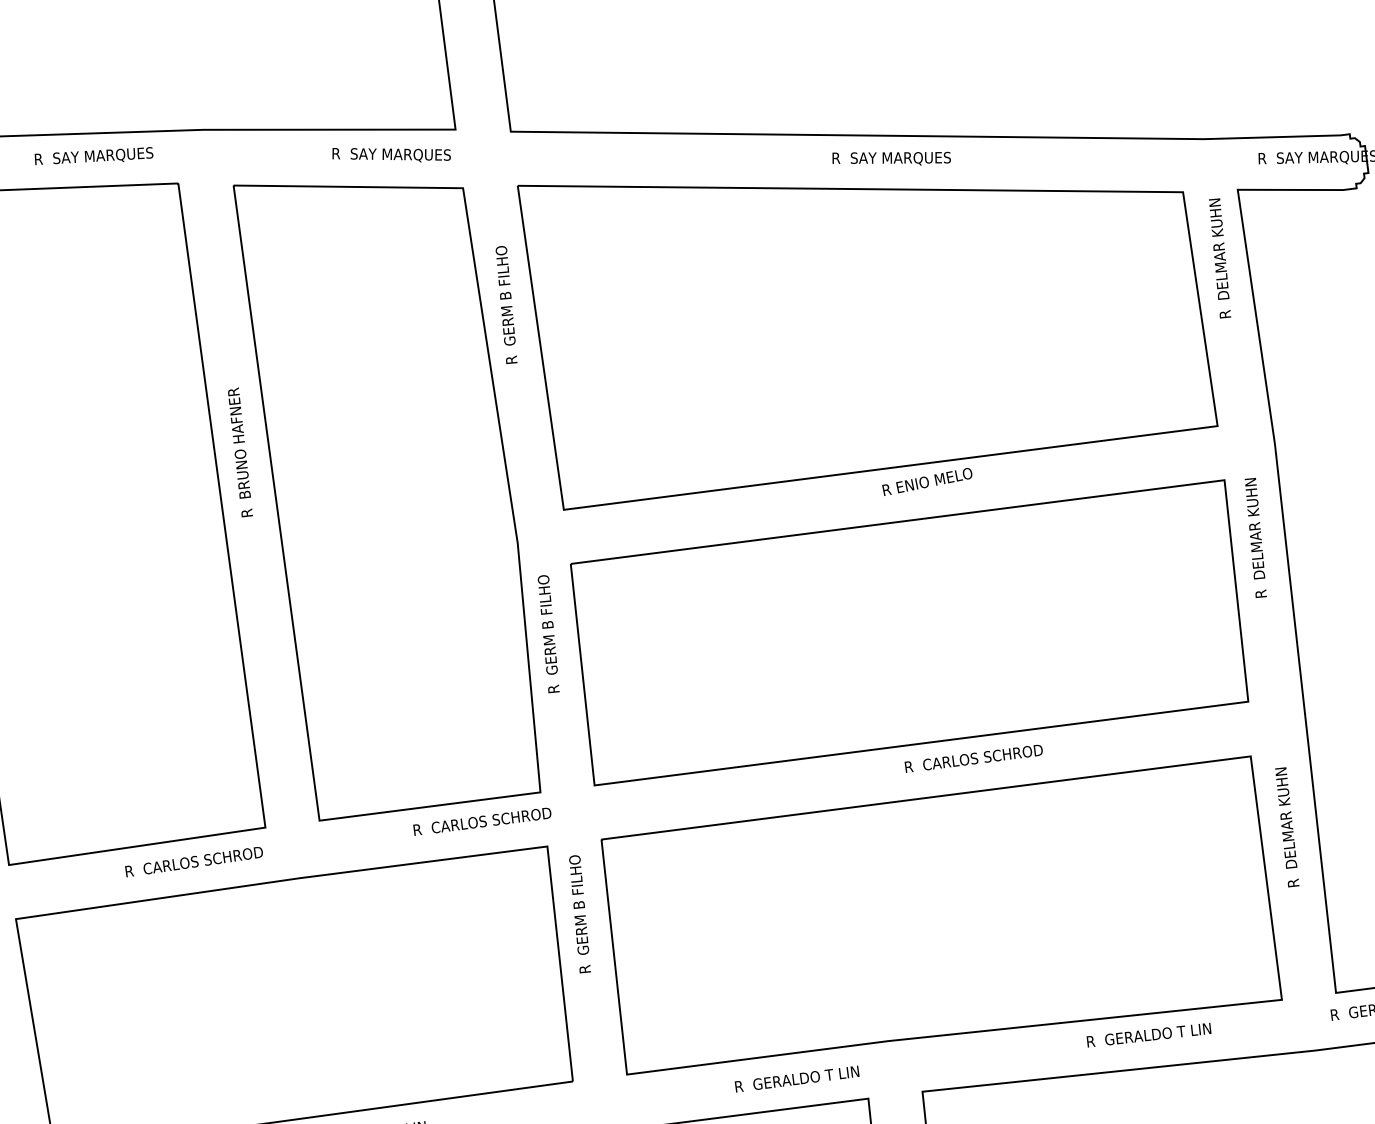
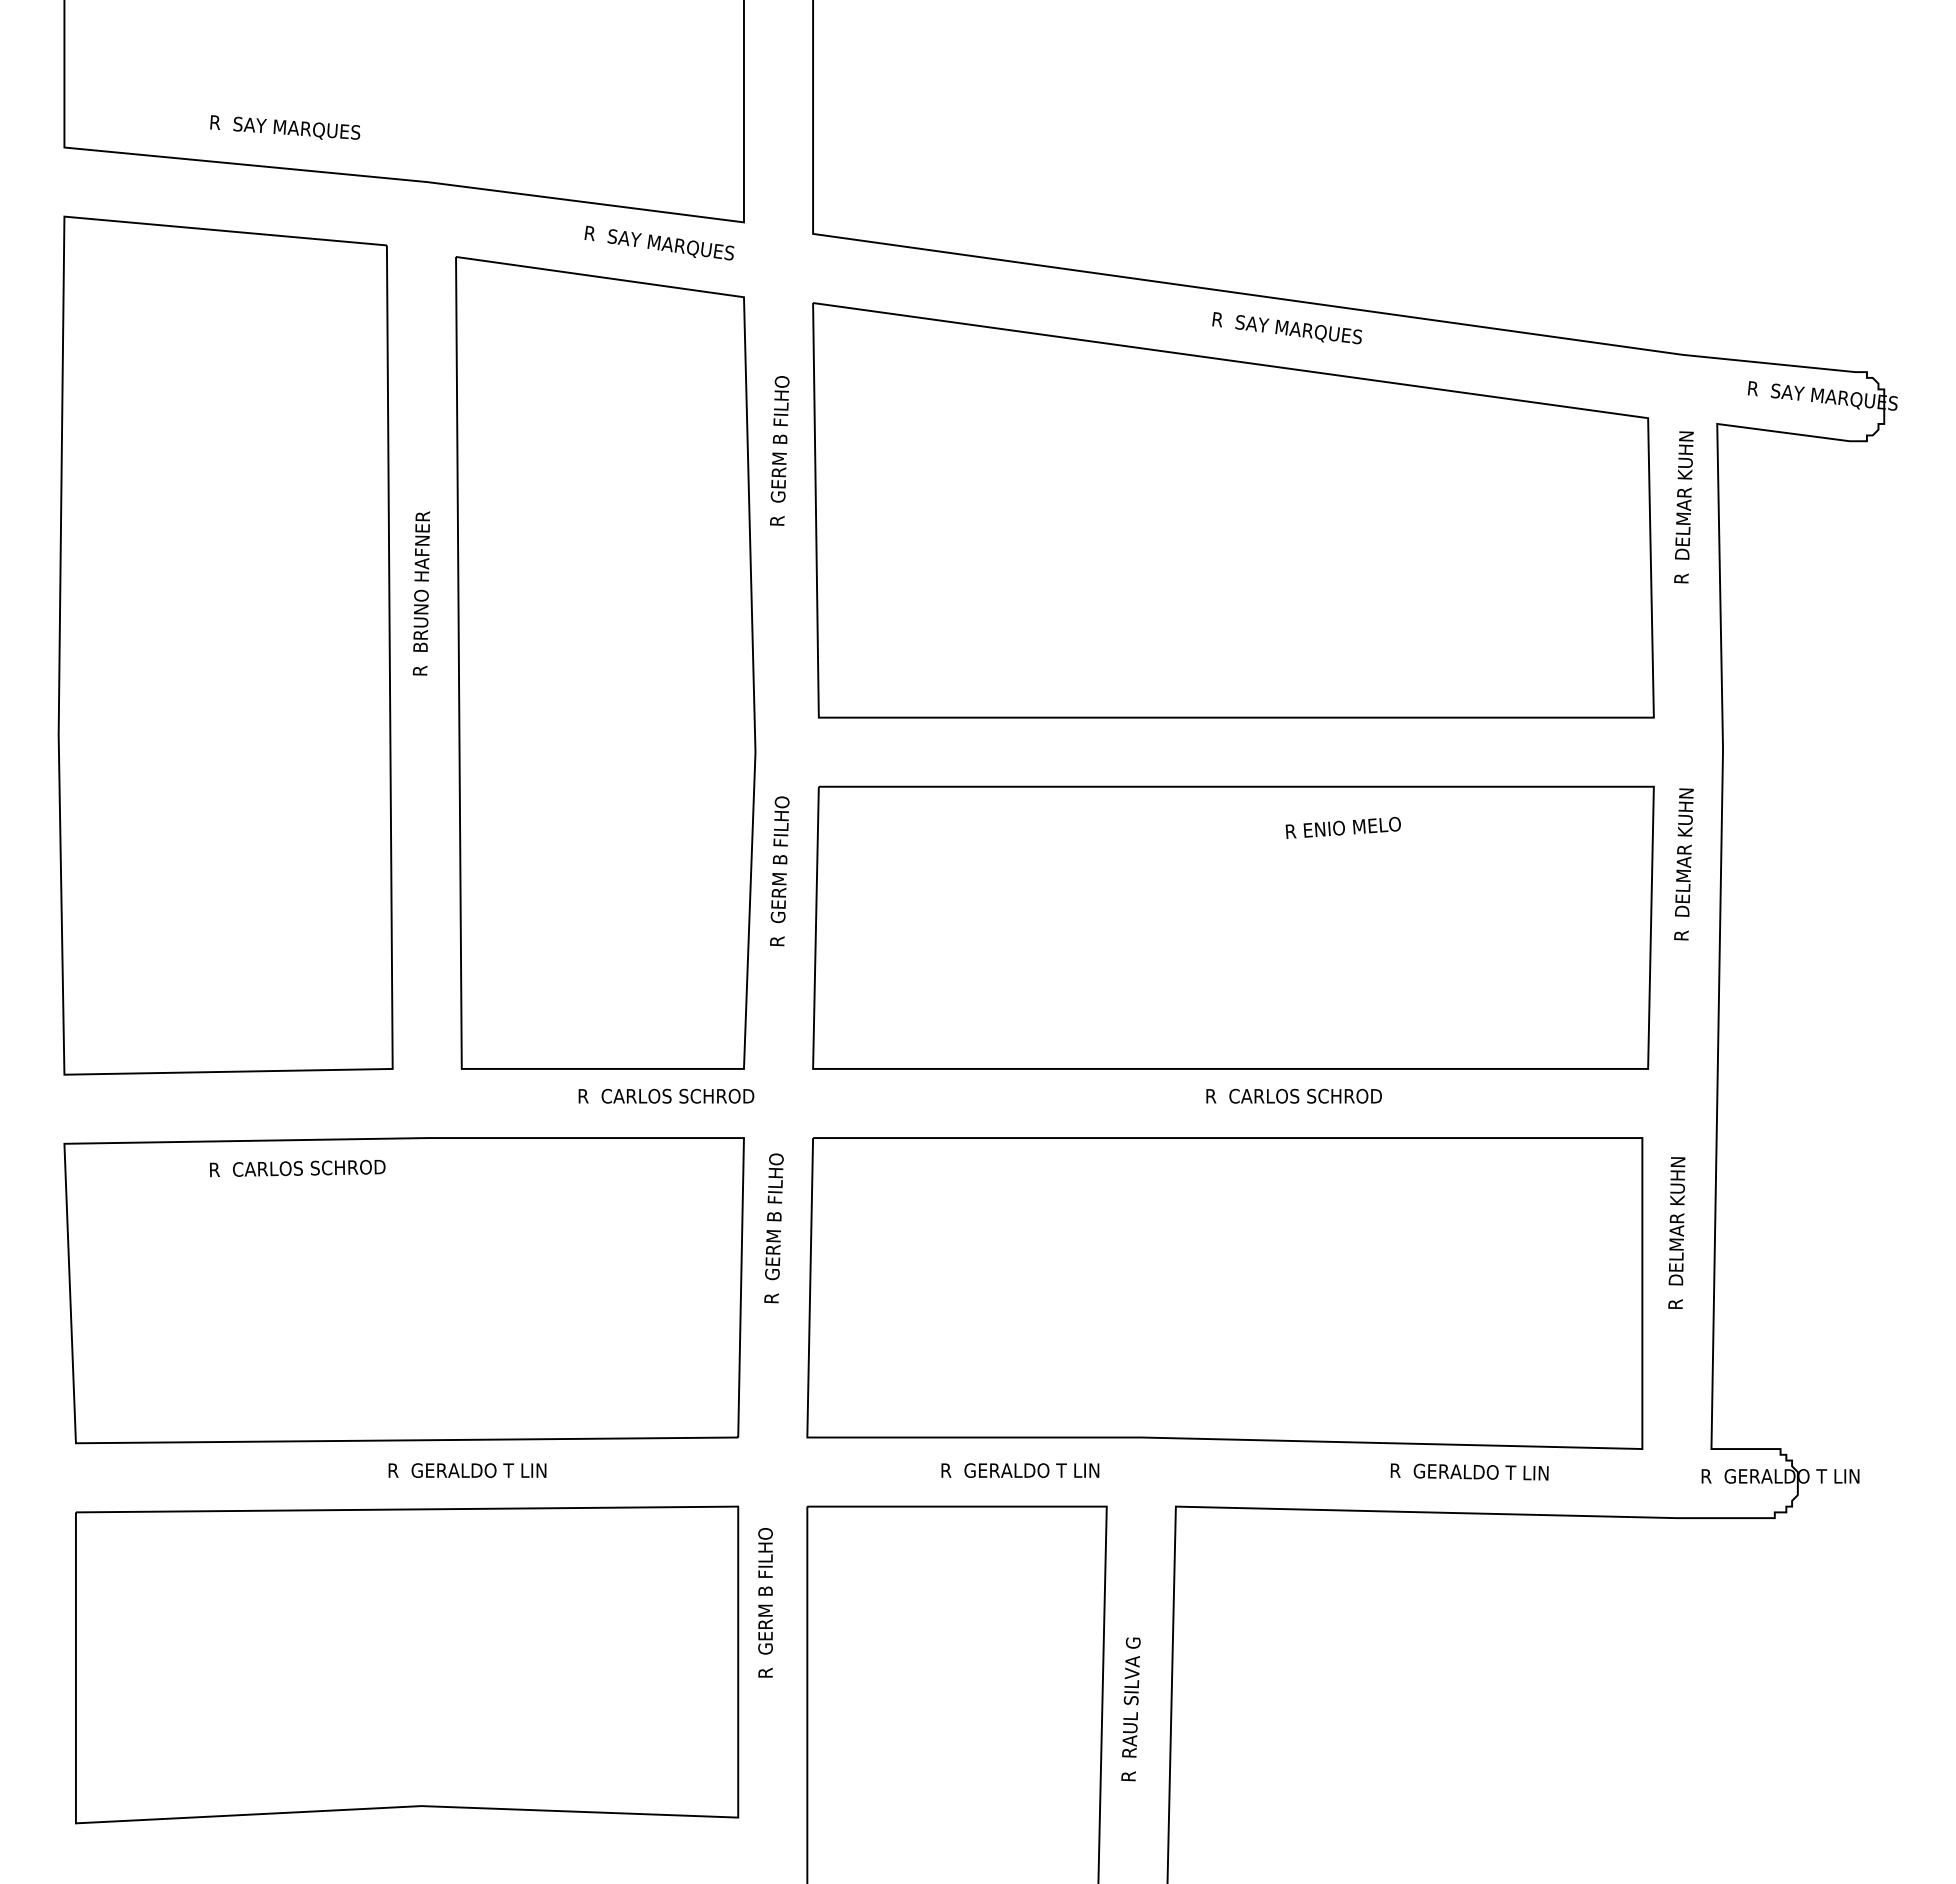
text: (94, 156) -> (285, 127), moved
text: (926, 481) -> (1342, 827), moved
text: (194, 861) -> (297, 1168), moved

